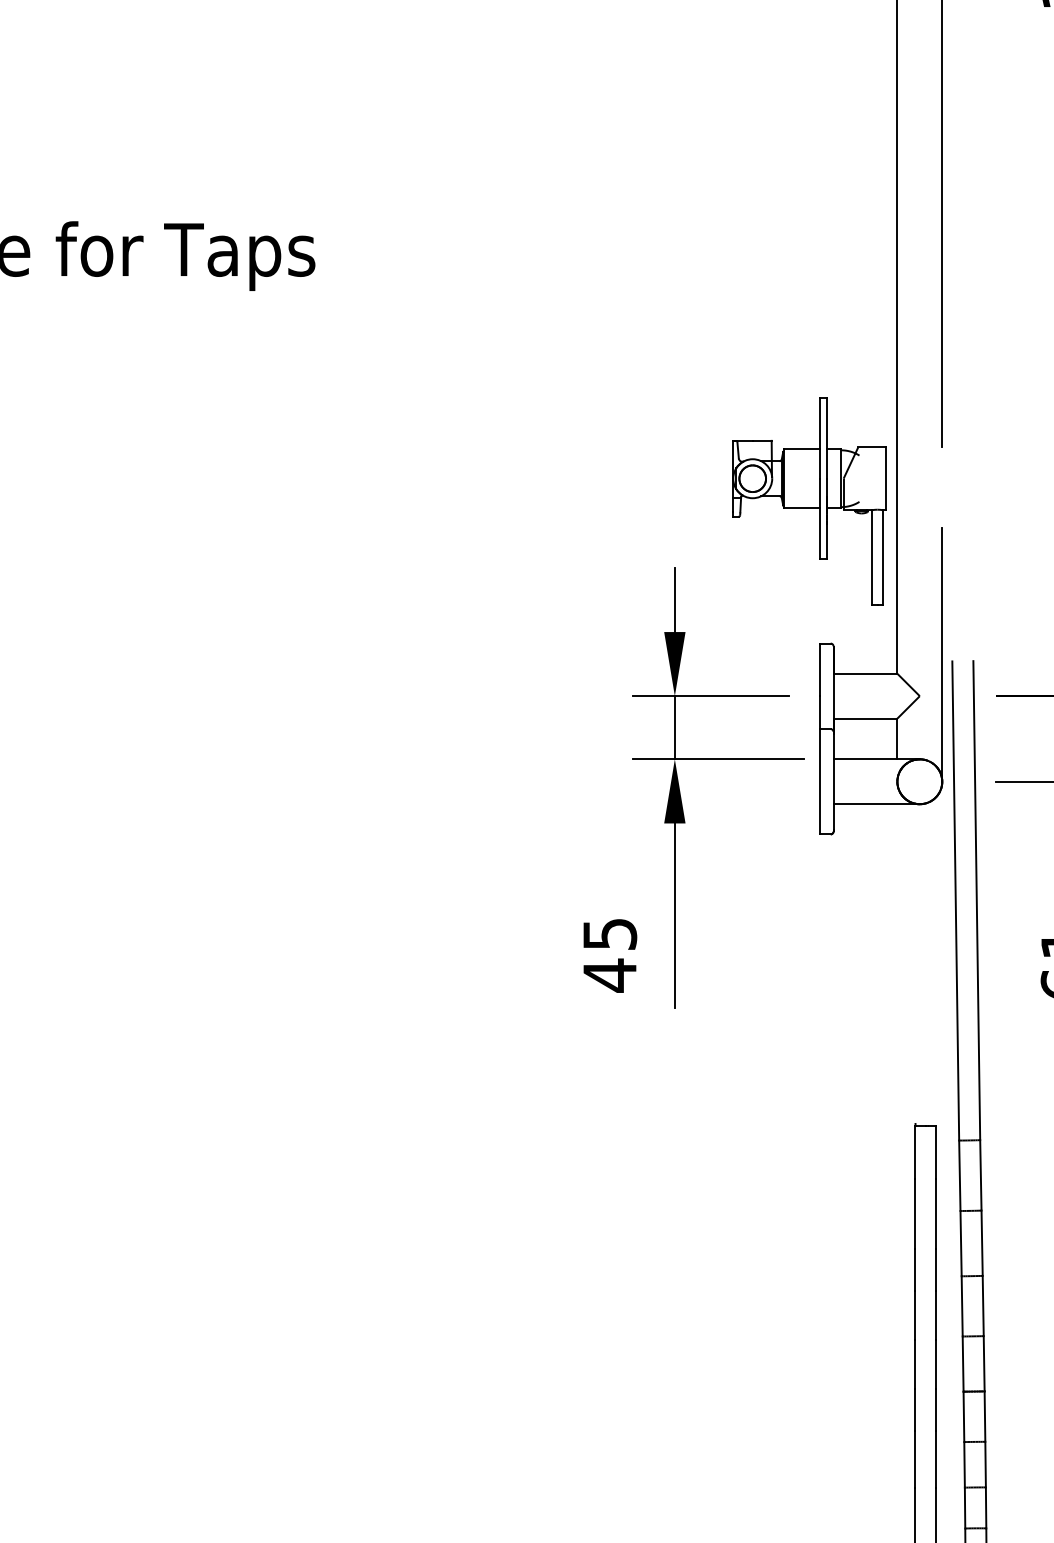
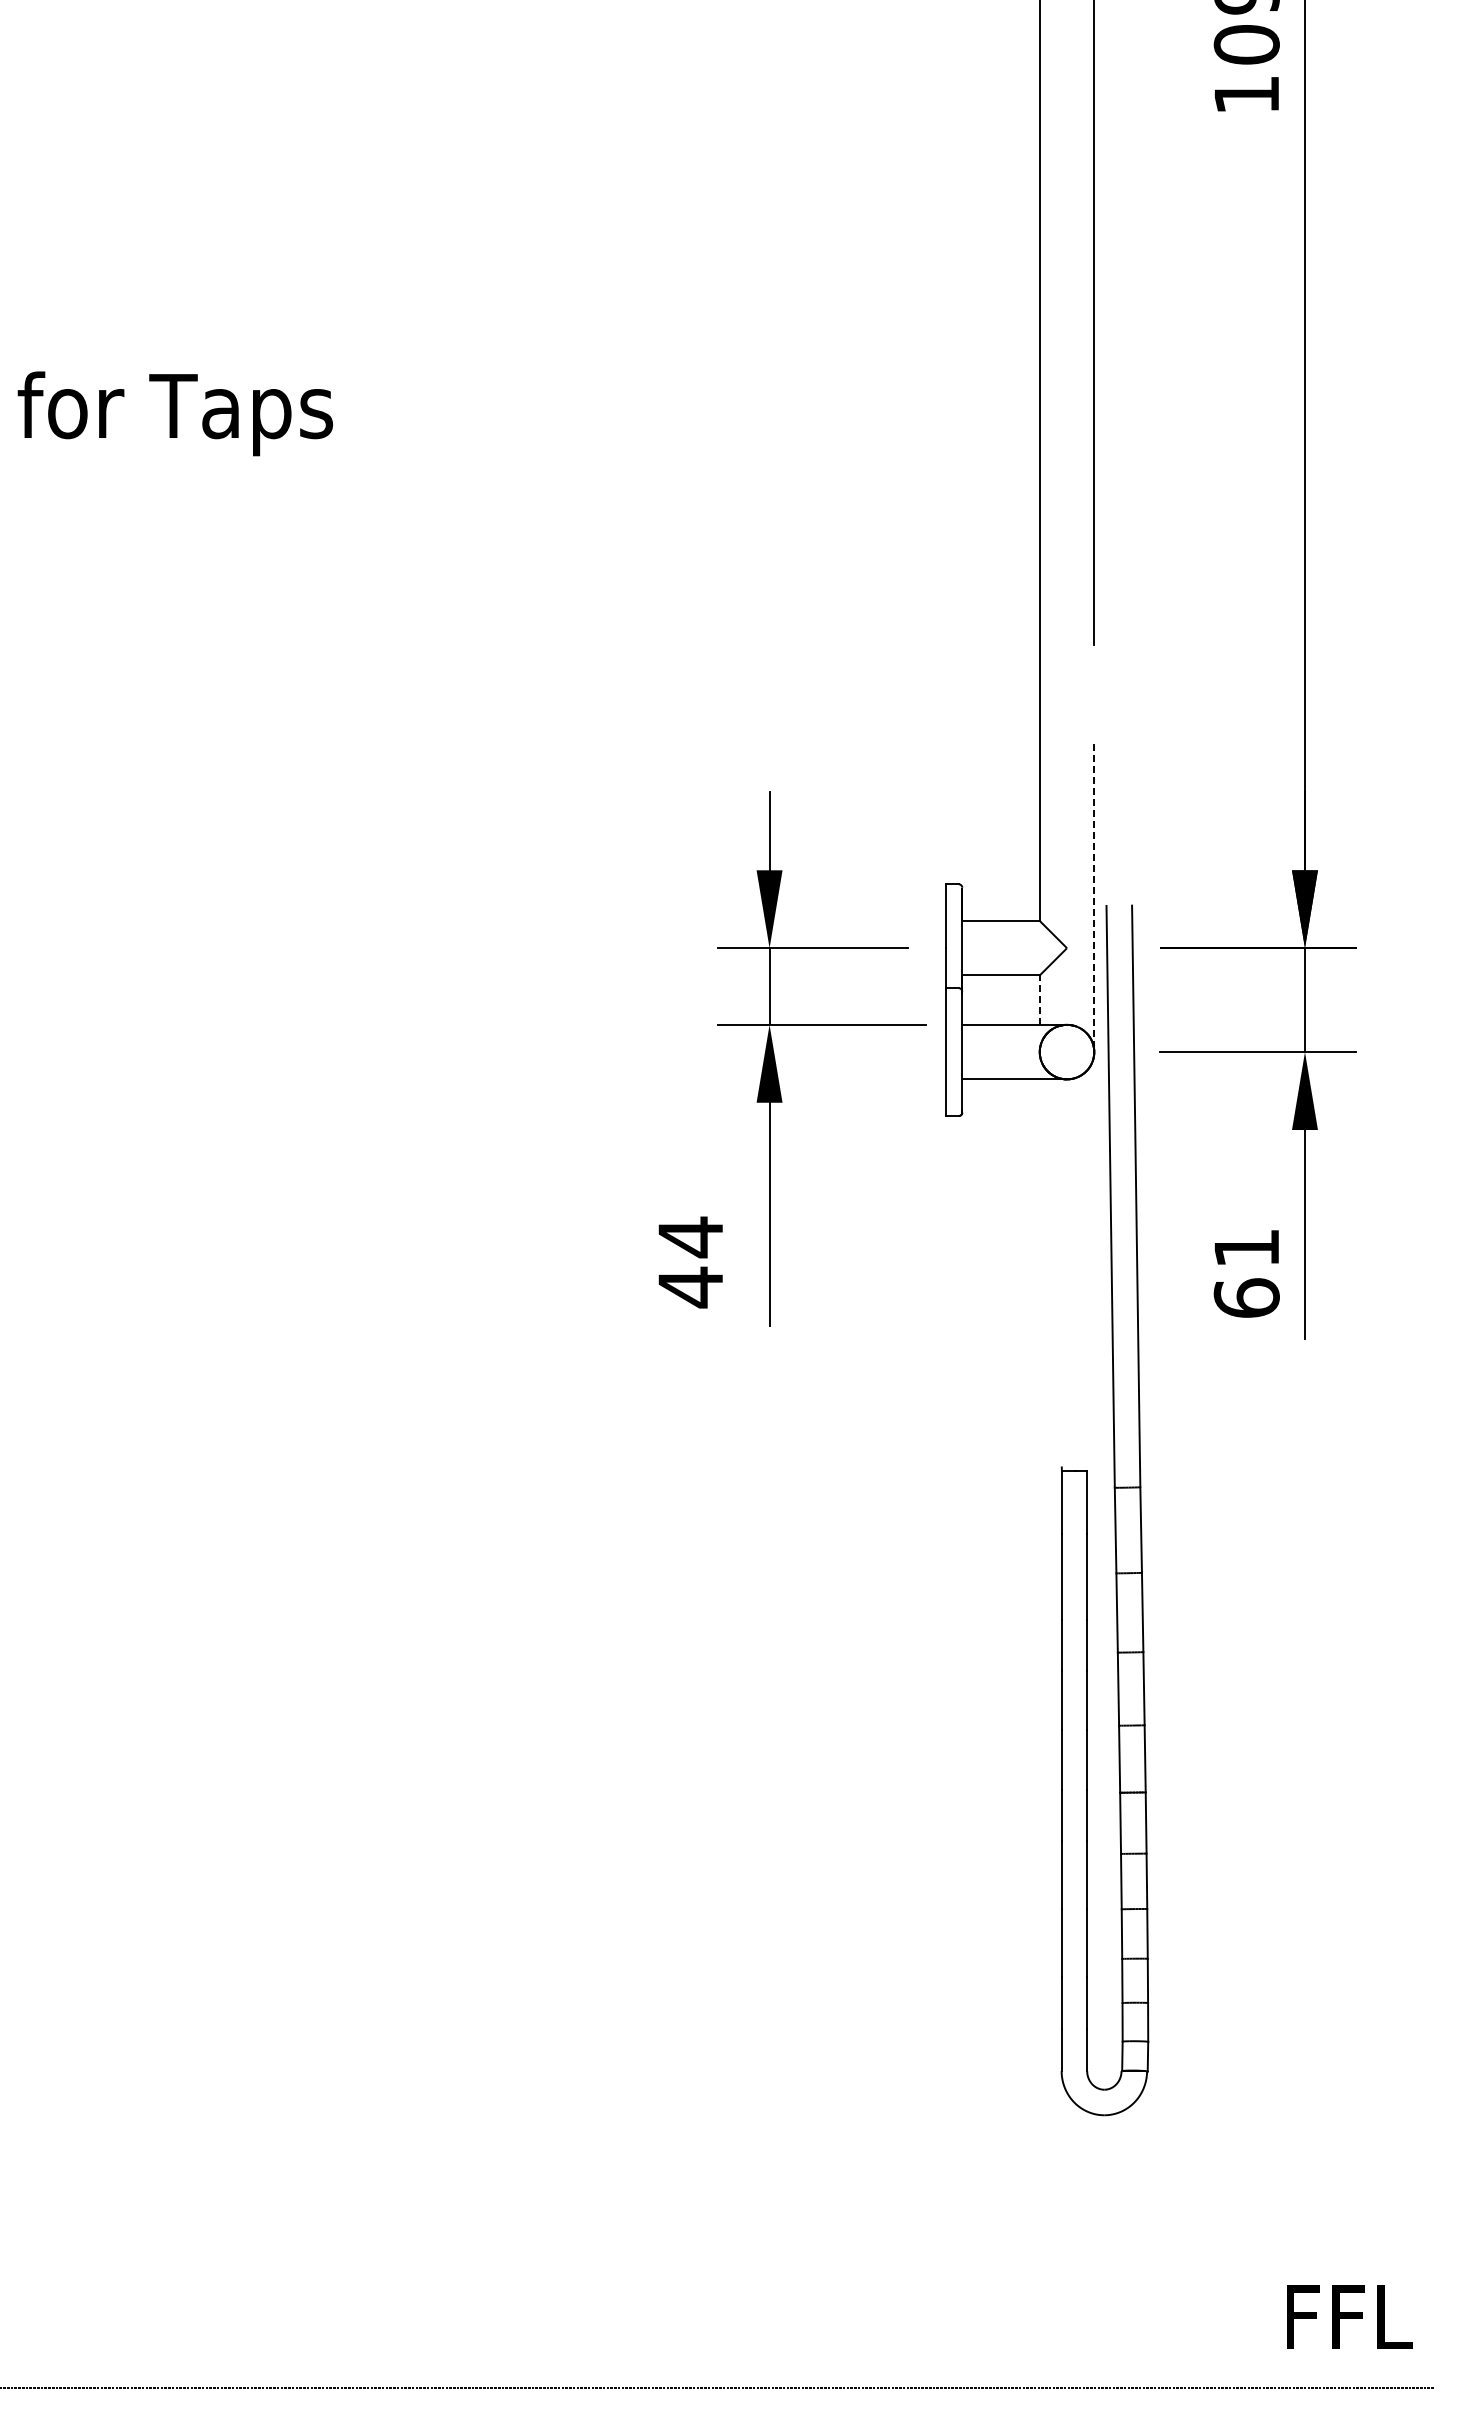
part: (809, 501) -> (932, 711), removed
line: (942, 655) -> (1094, 898), solid -> dashed
line: (897, 739) -> (1039, 1000), solid -> dashed
text: (609, 934) -> (690, 1237), 45 -> 44

